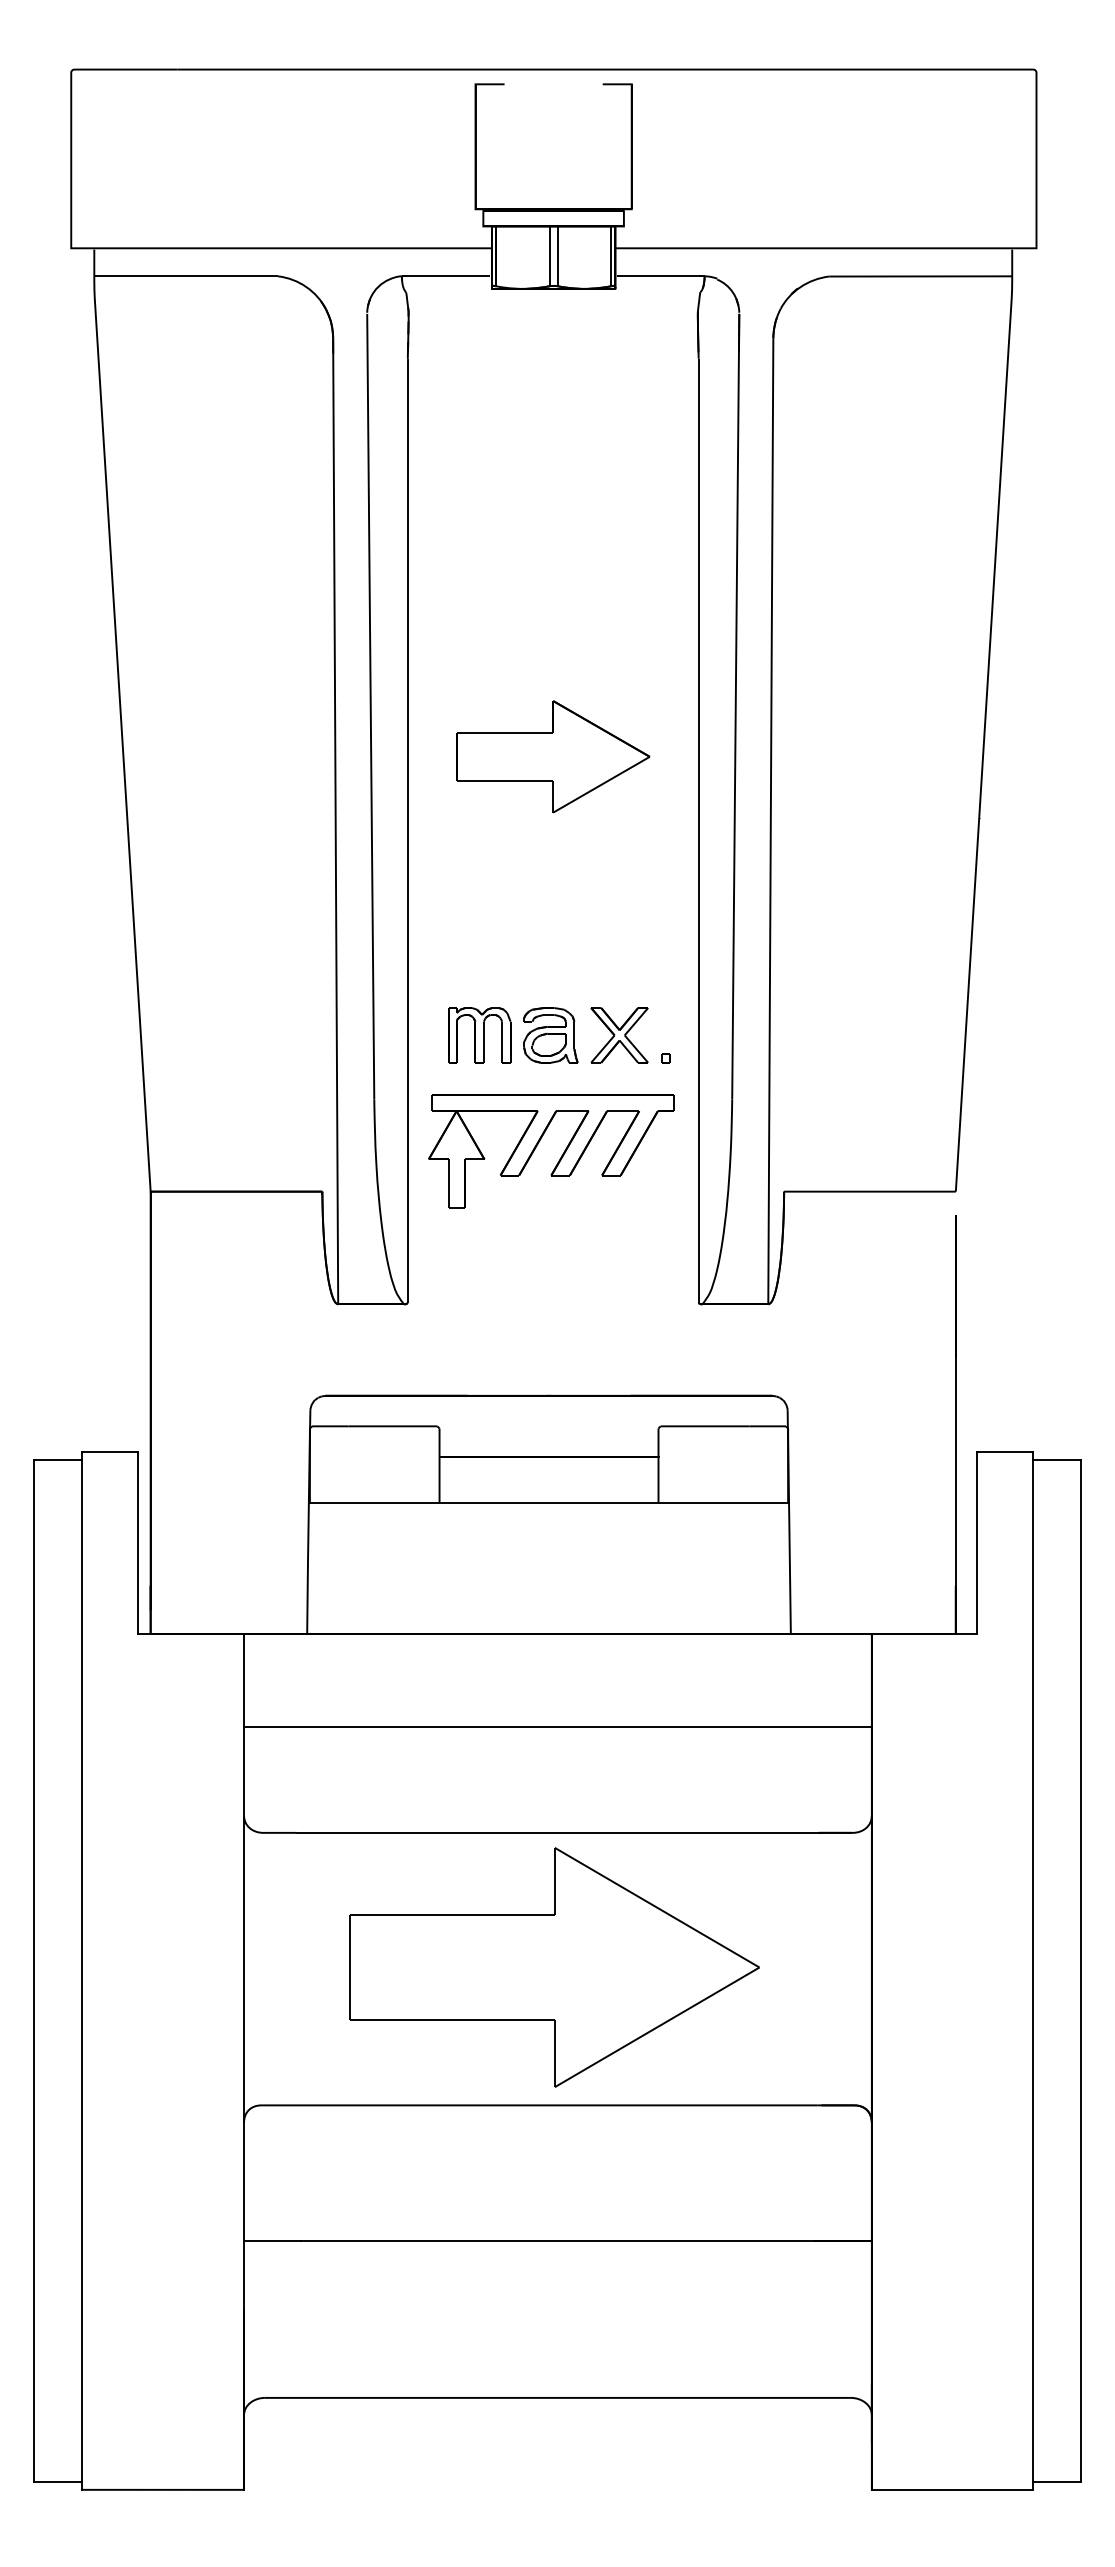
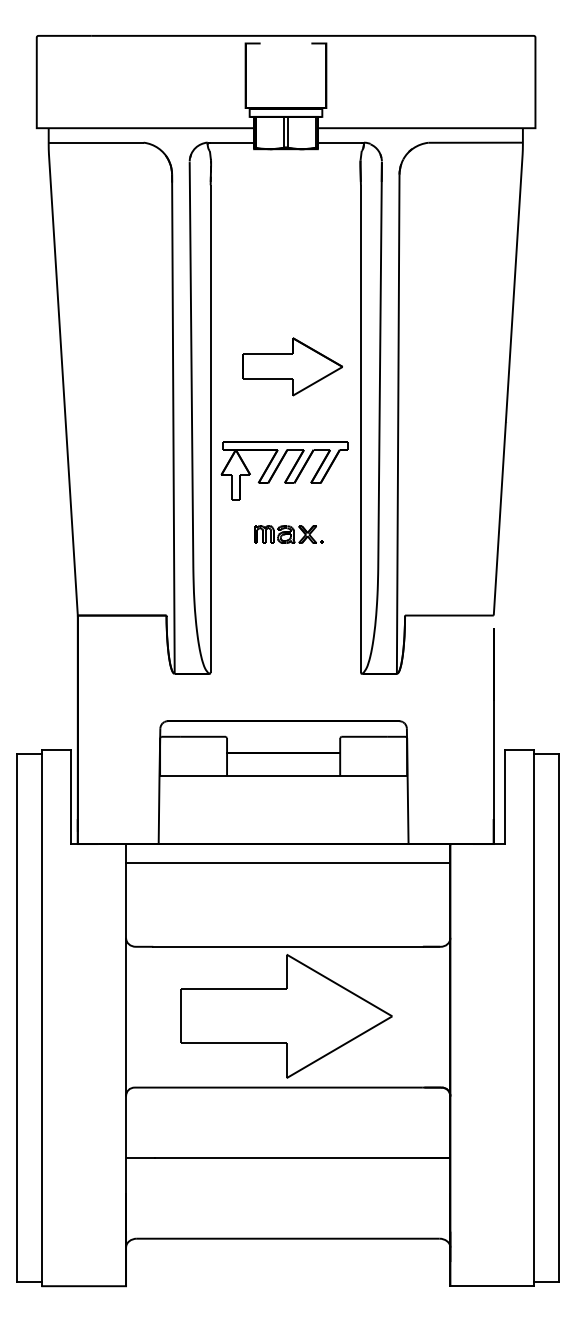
part: (552, 756) -> (292, 366), moved
part: (558, 1034) -> (288, 534), size x0.6
part: (550, 1150) -> (284, 470), moved
line: (558, 1727) -> (288, 863), moved

